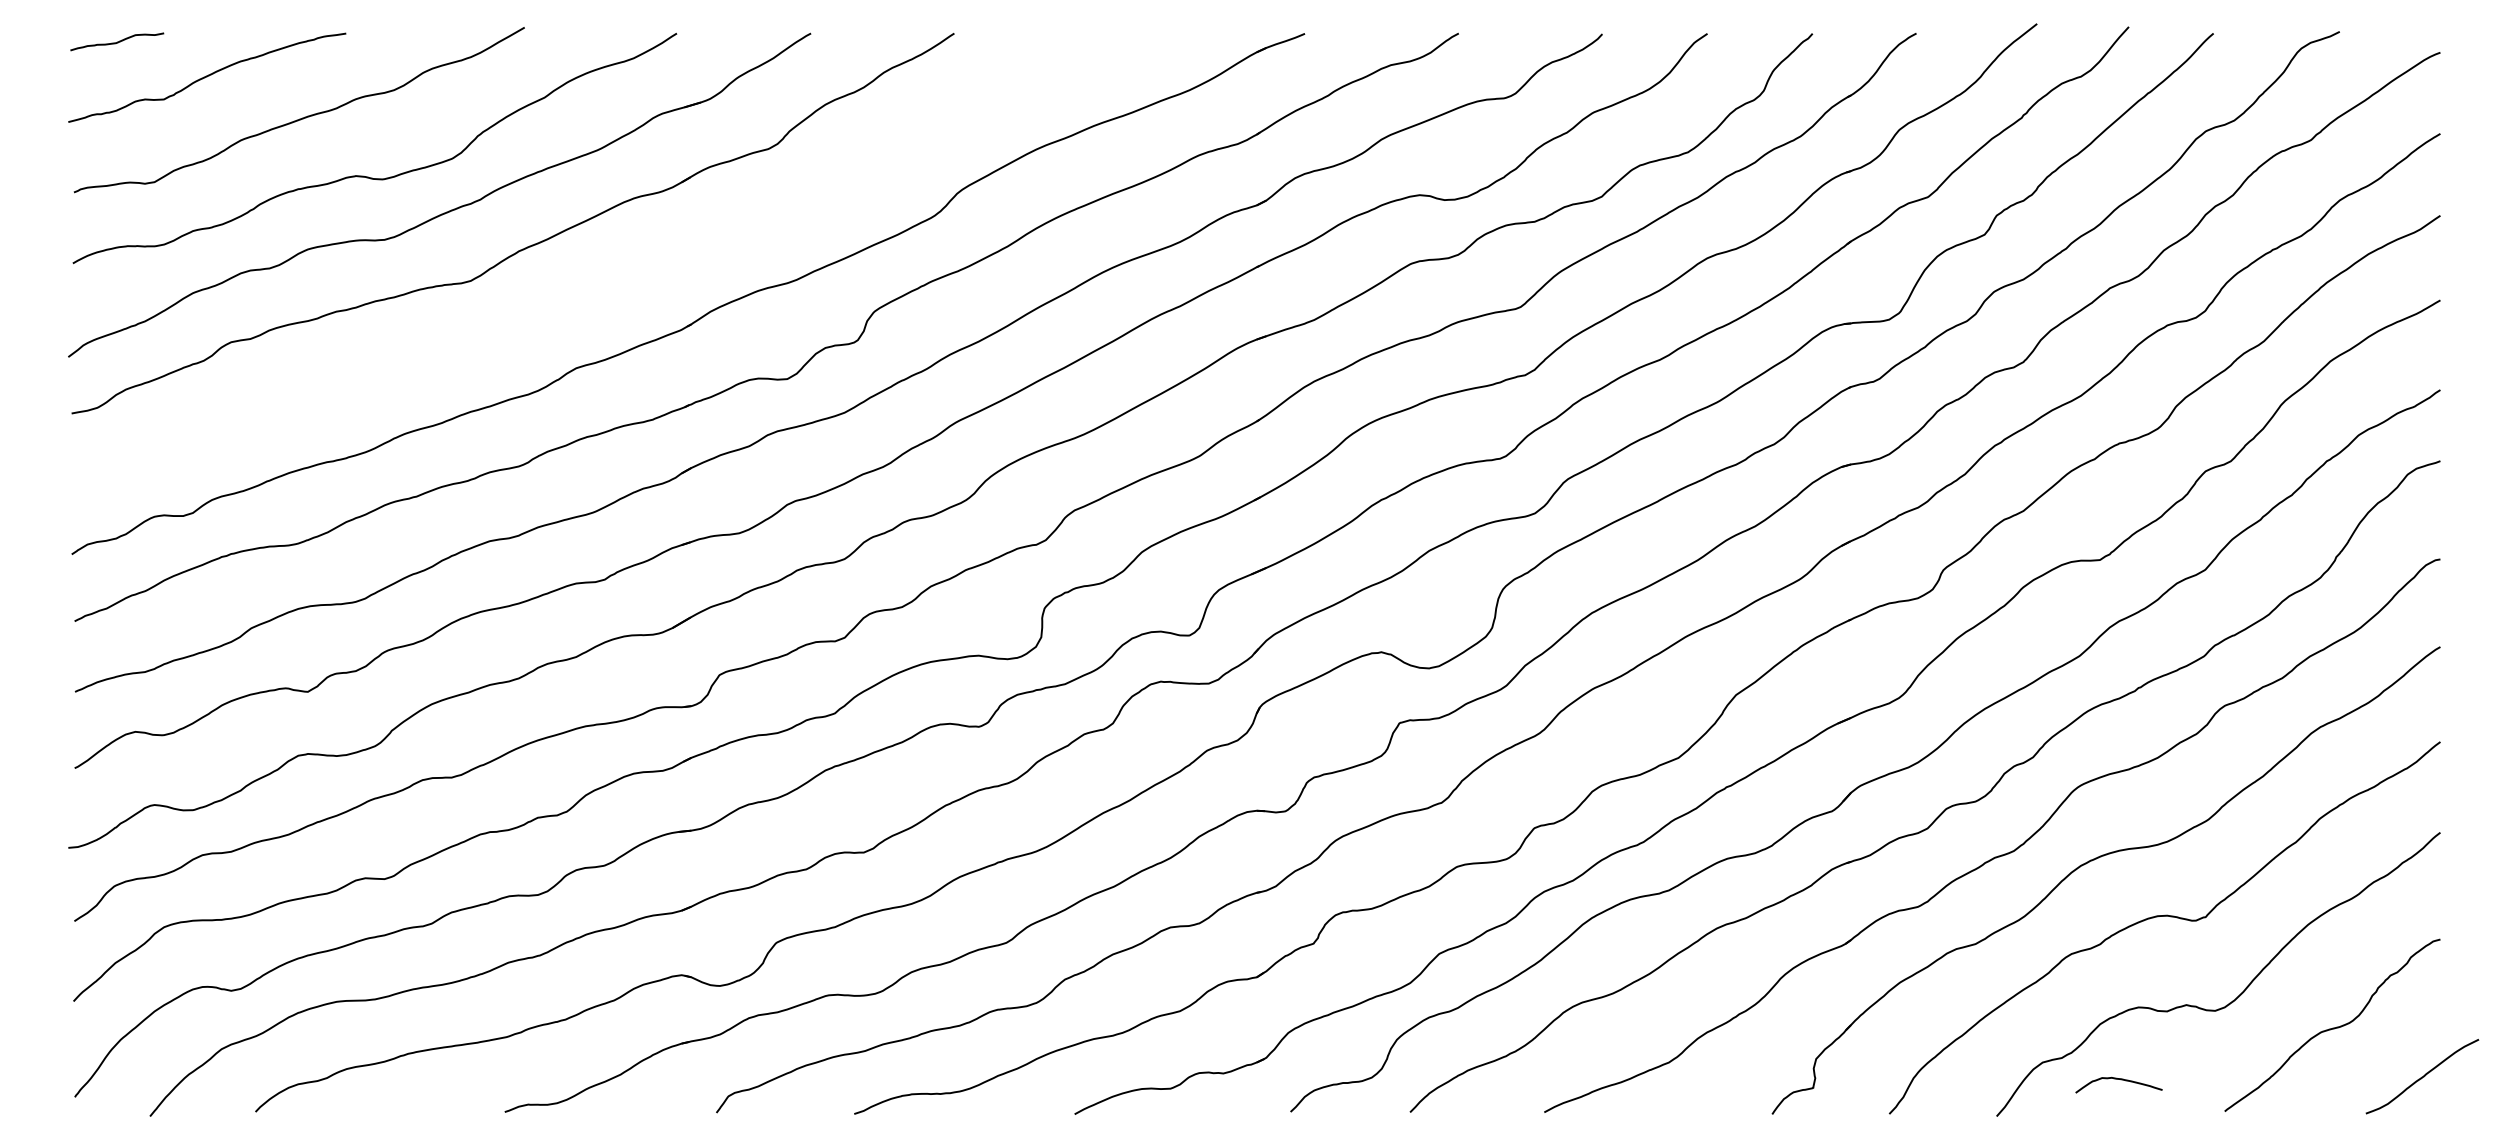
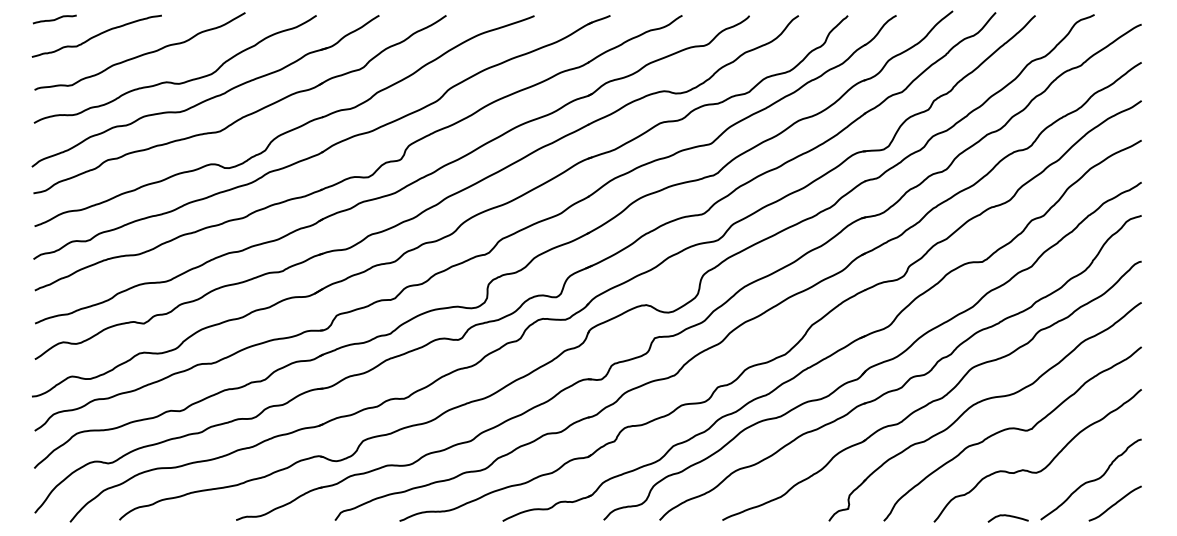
part: (616, 279) -> (288, 130), added
curve: (2420, 1076) -> (1114, 503), moved
curve: (2117, 1080) -> (1007, 516), moved

